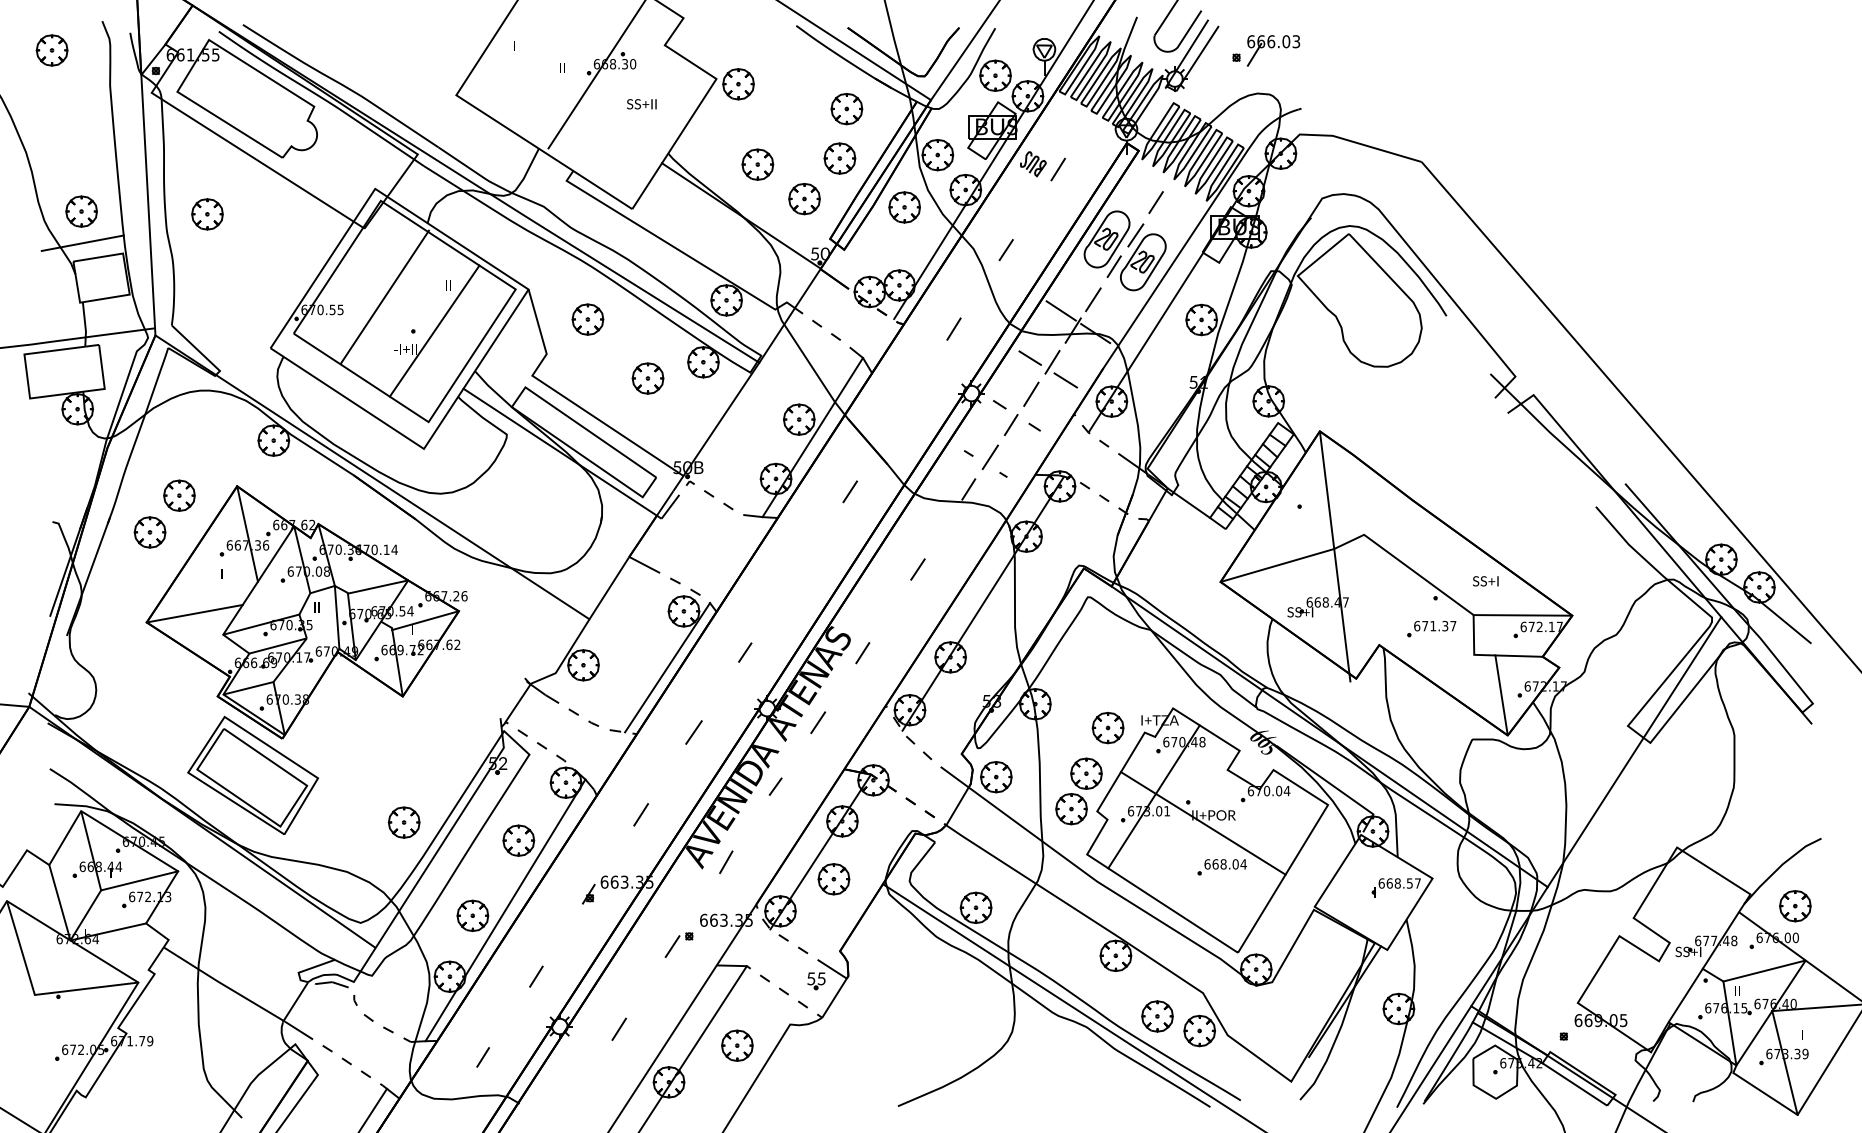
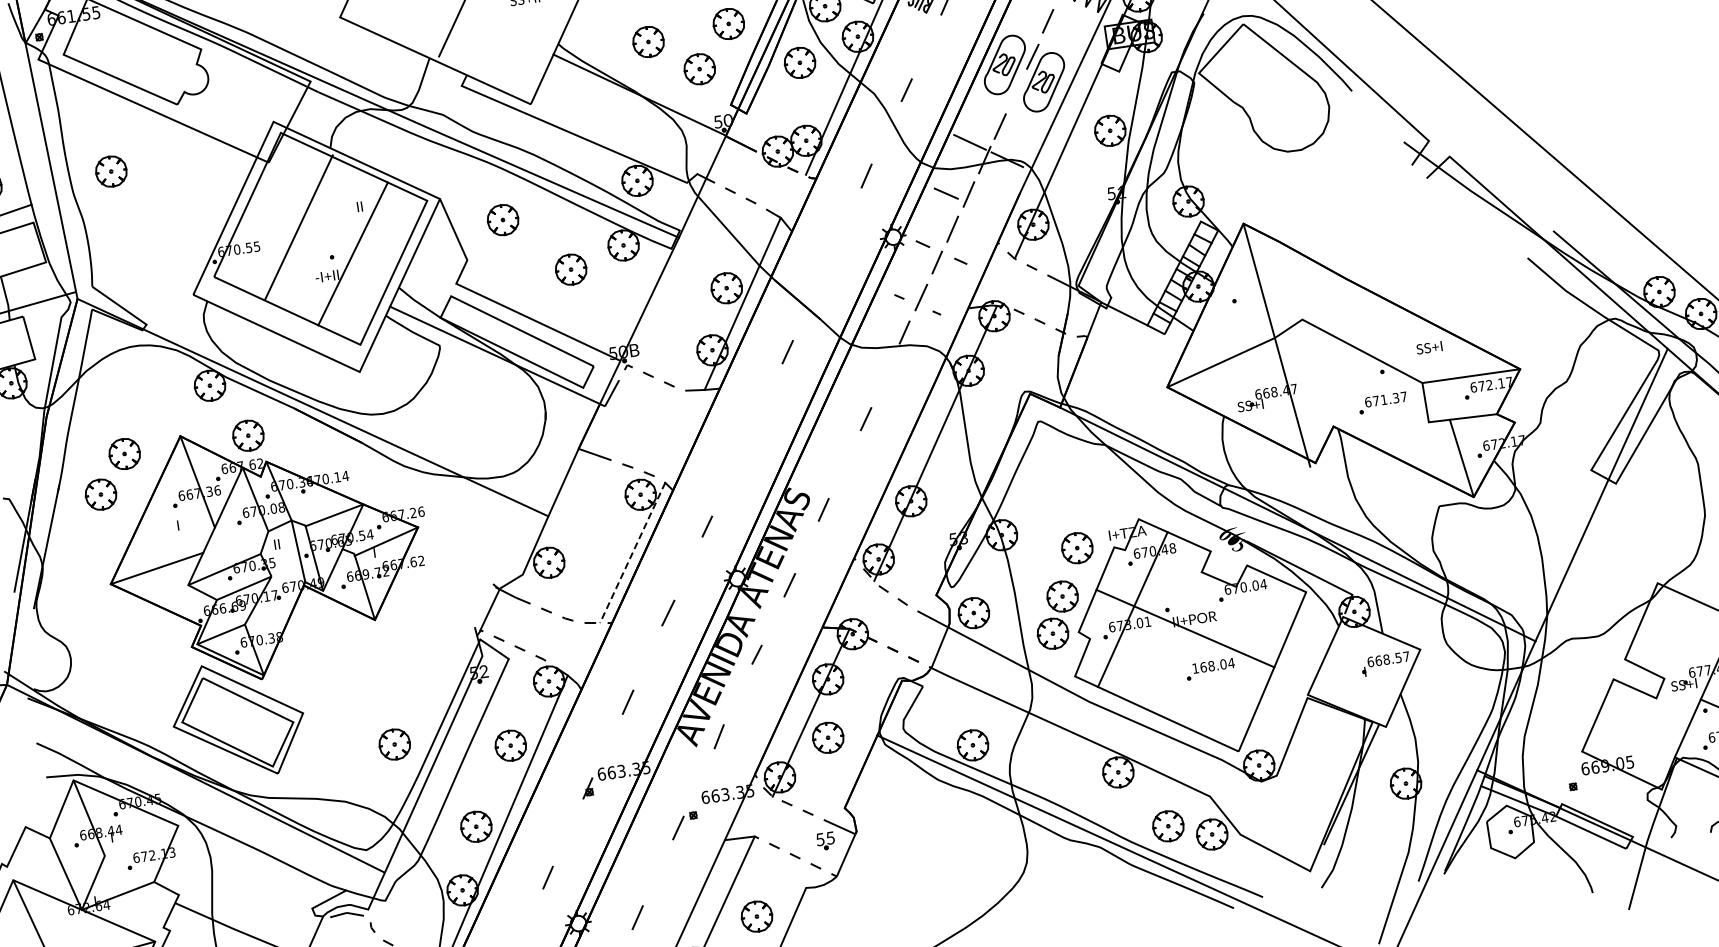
line: (1113, 266) -> (1015, 90), removed
line: (1065, 380) -> (984, 210), removed
part: (304, 495) -> (248, 435), added
line: (667, 668) -> (632, 553), solid -> dashed
text: (1207, 864) -> (1195, 668), 668.04 -> 168.04
line: (139, 880) -> (141, 840), removed

